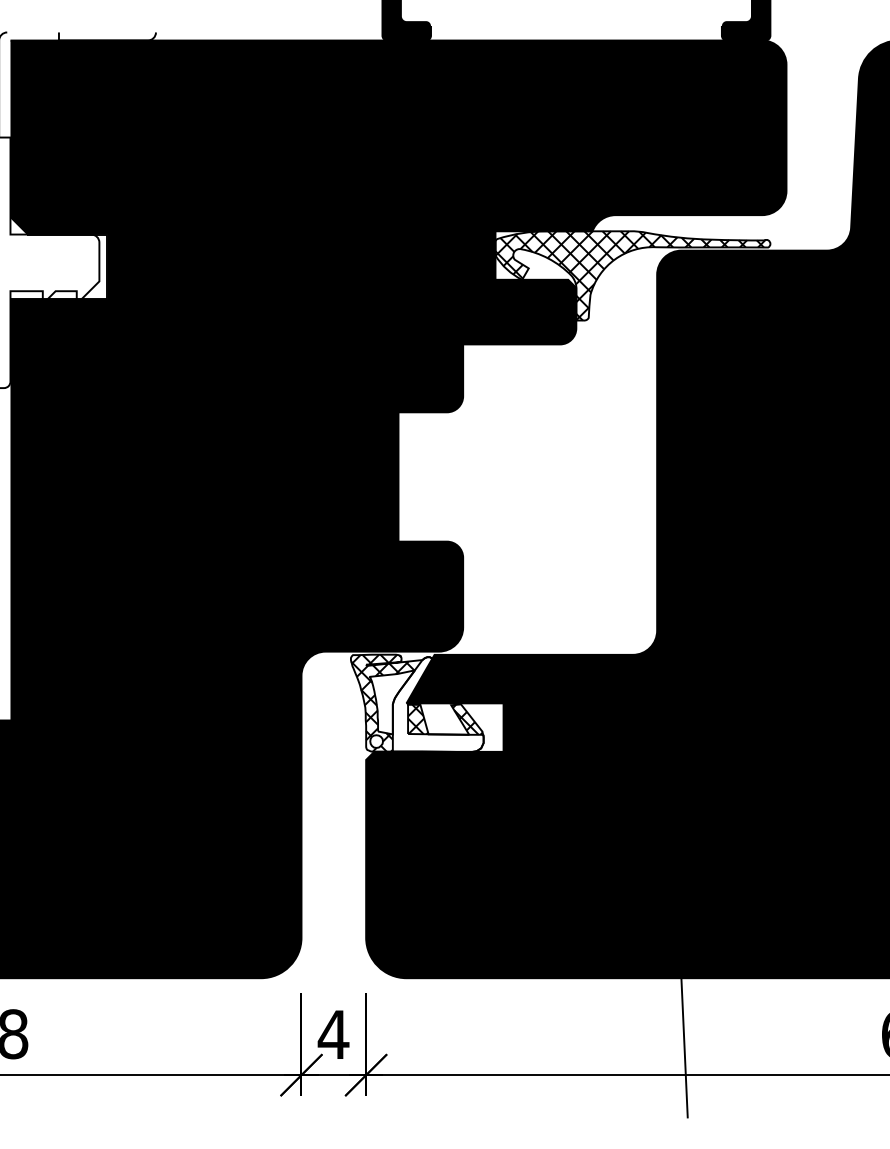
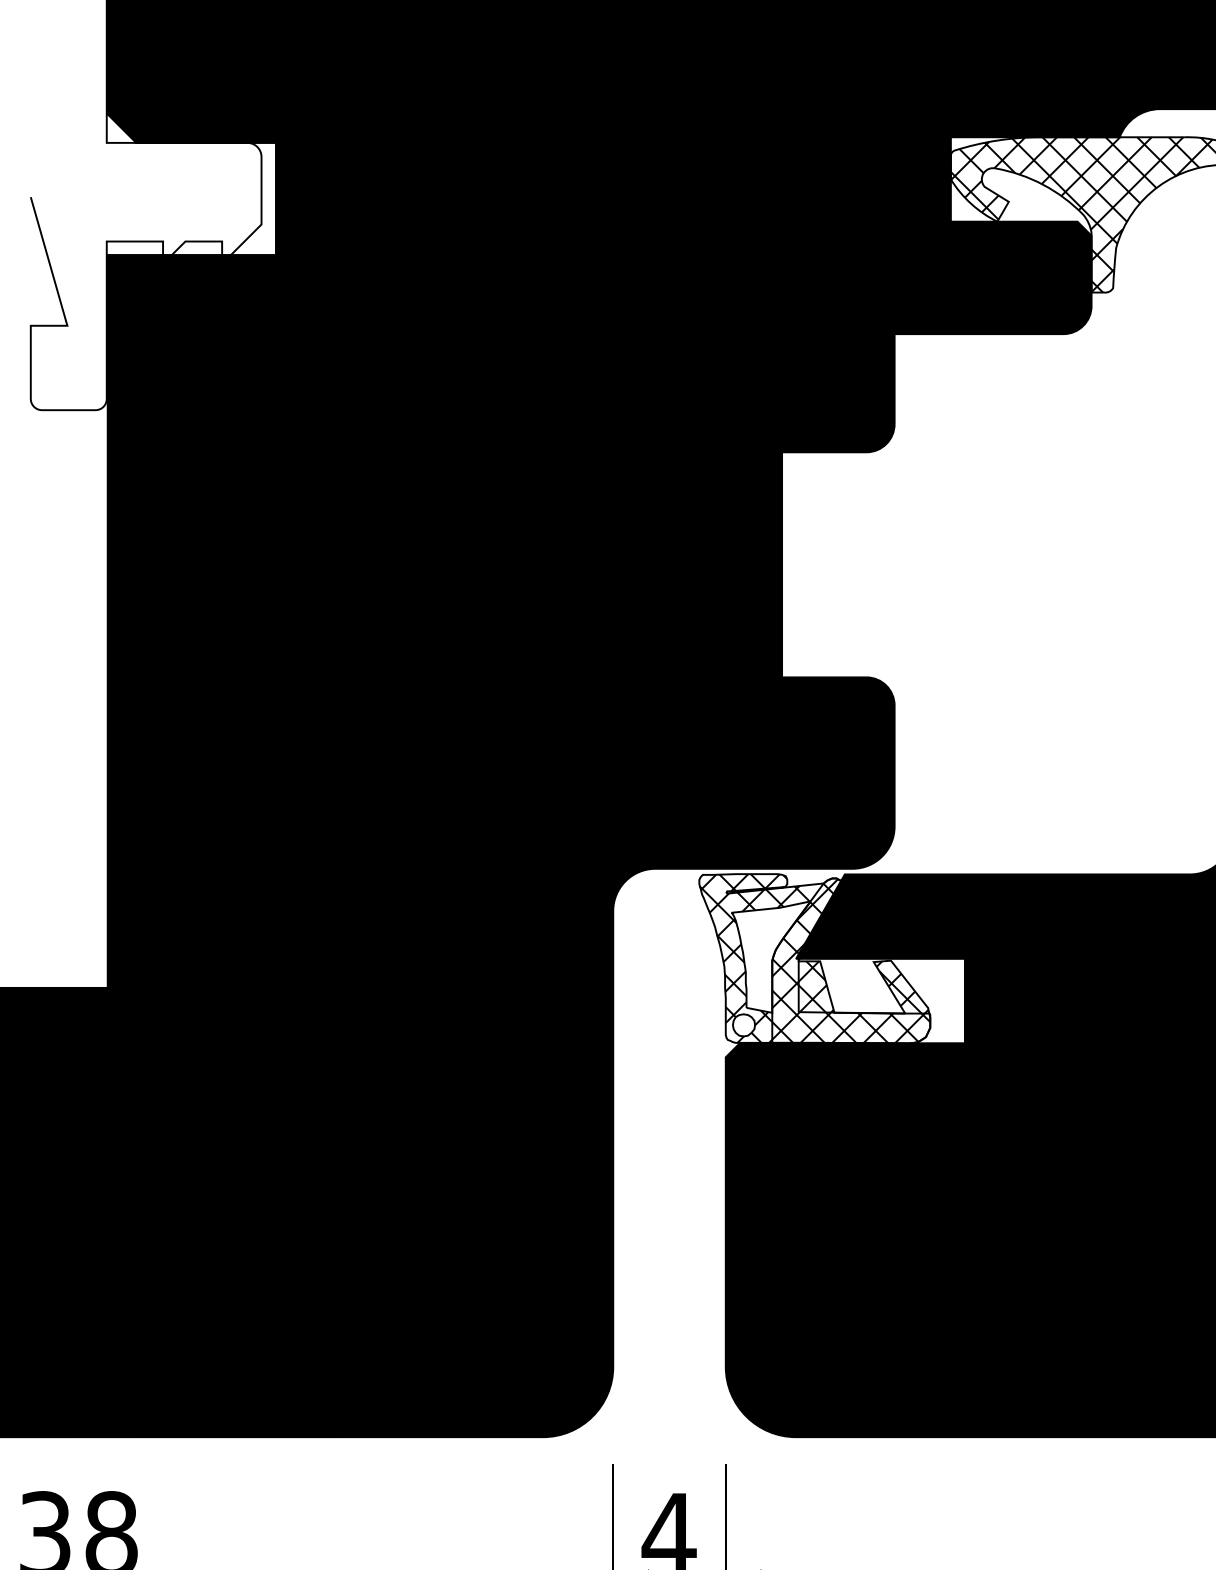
hatch: (437, 704) -> (849, 960), added

